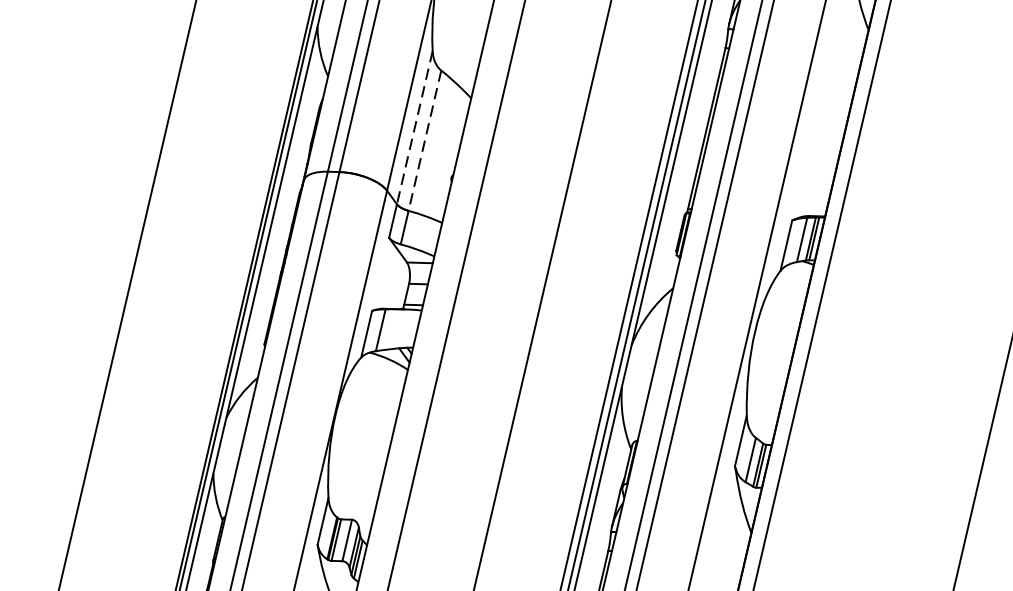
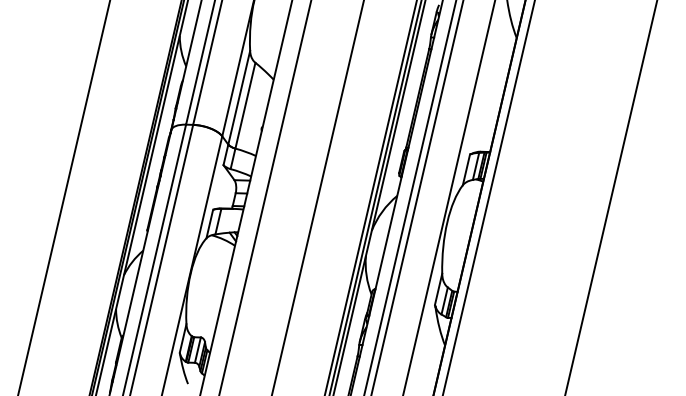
line: (415, 128) -> (239, 98), dashed -> solid
line: (425, 142) -> (245, 106), dashed -> solid

